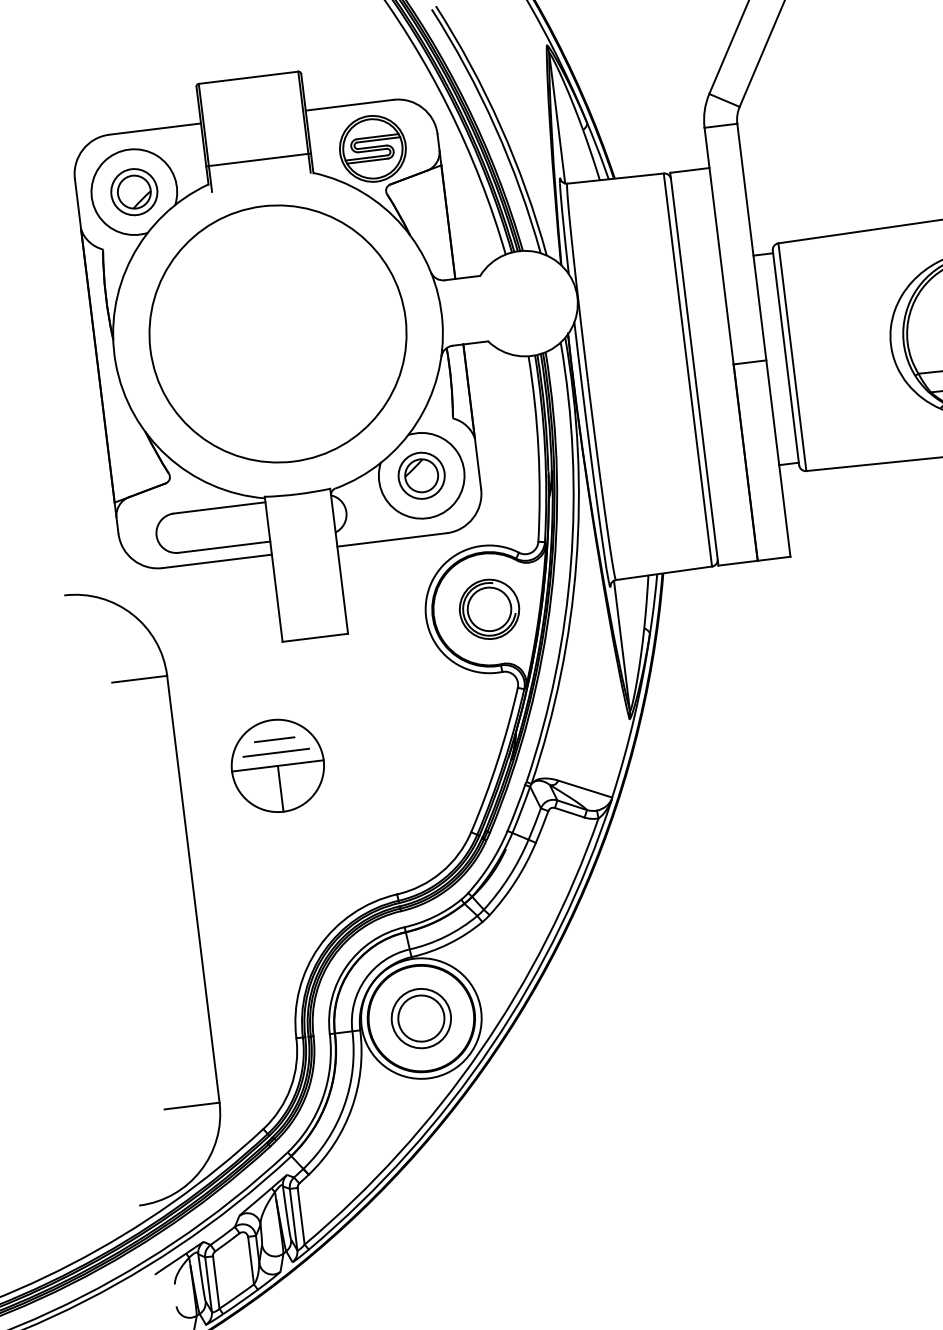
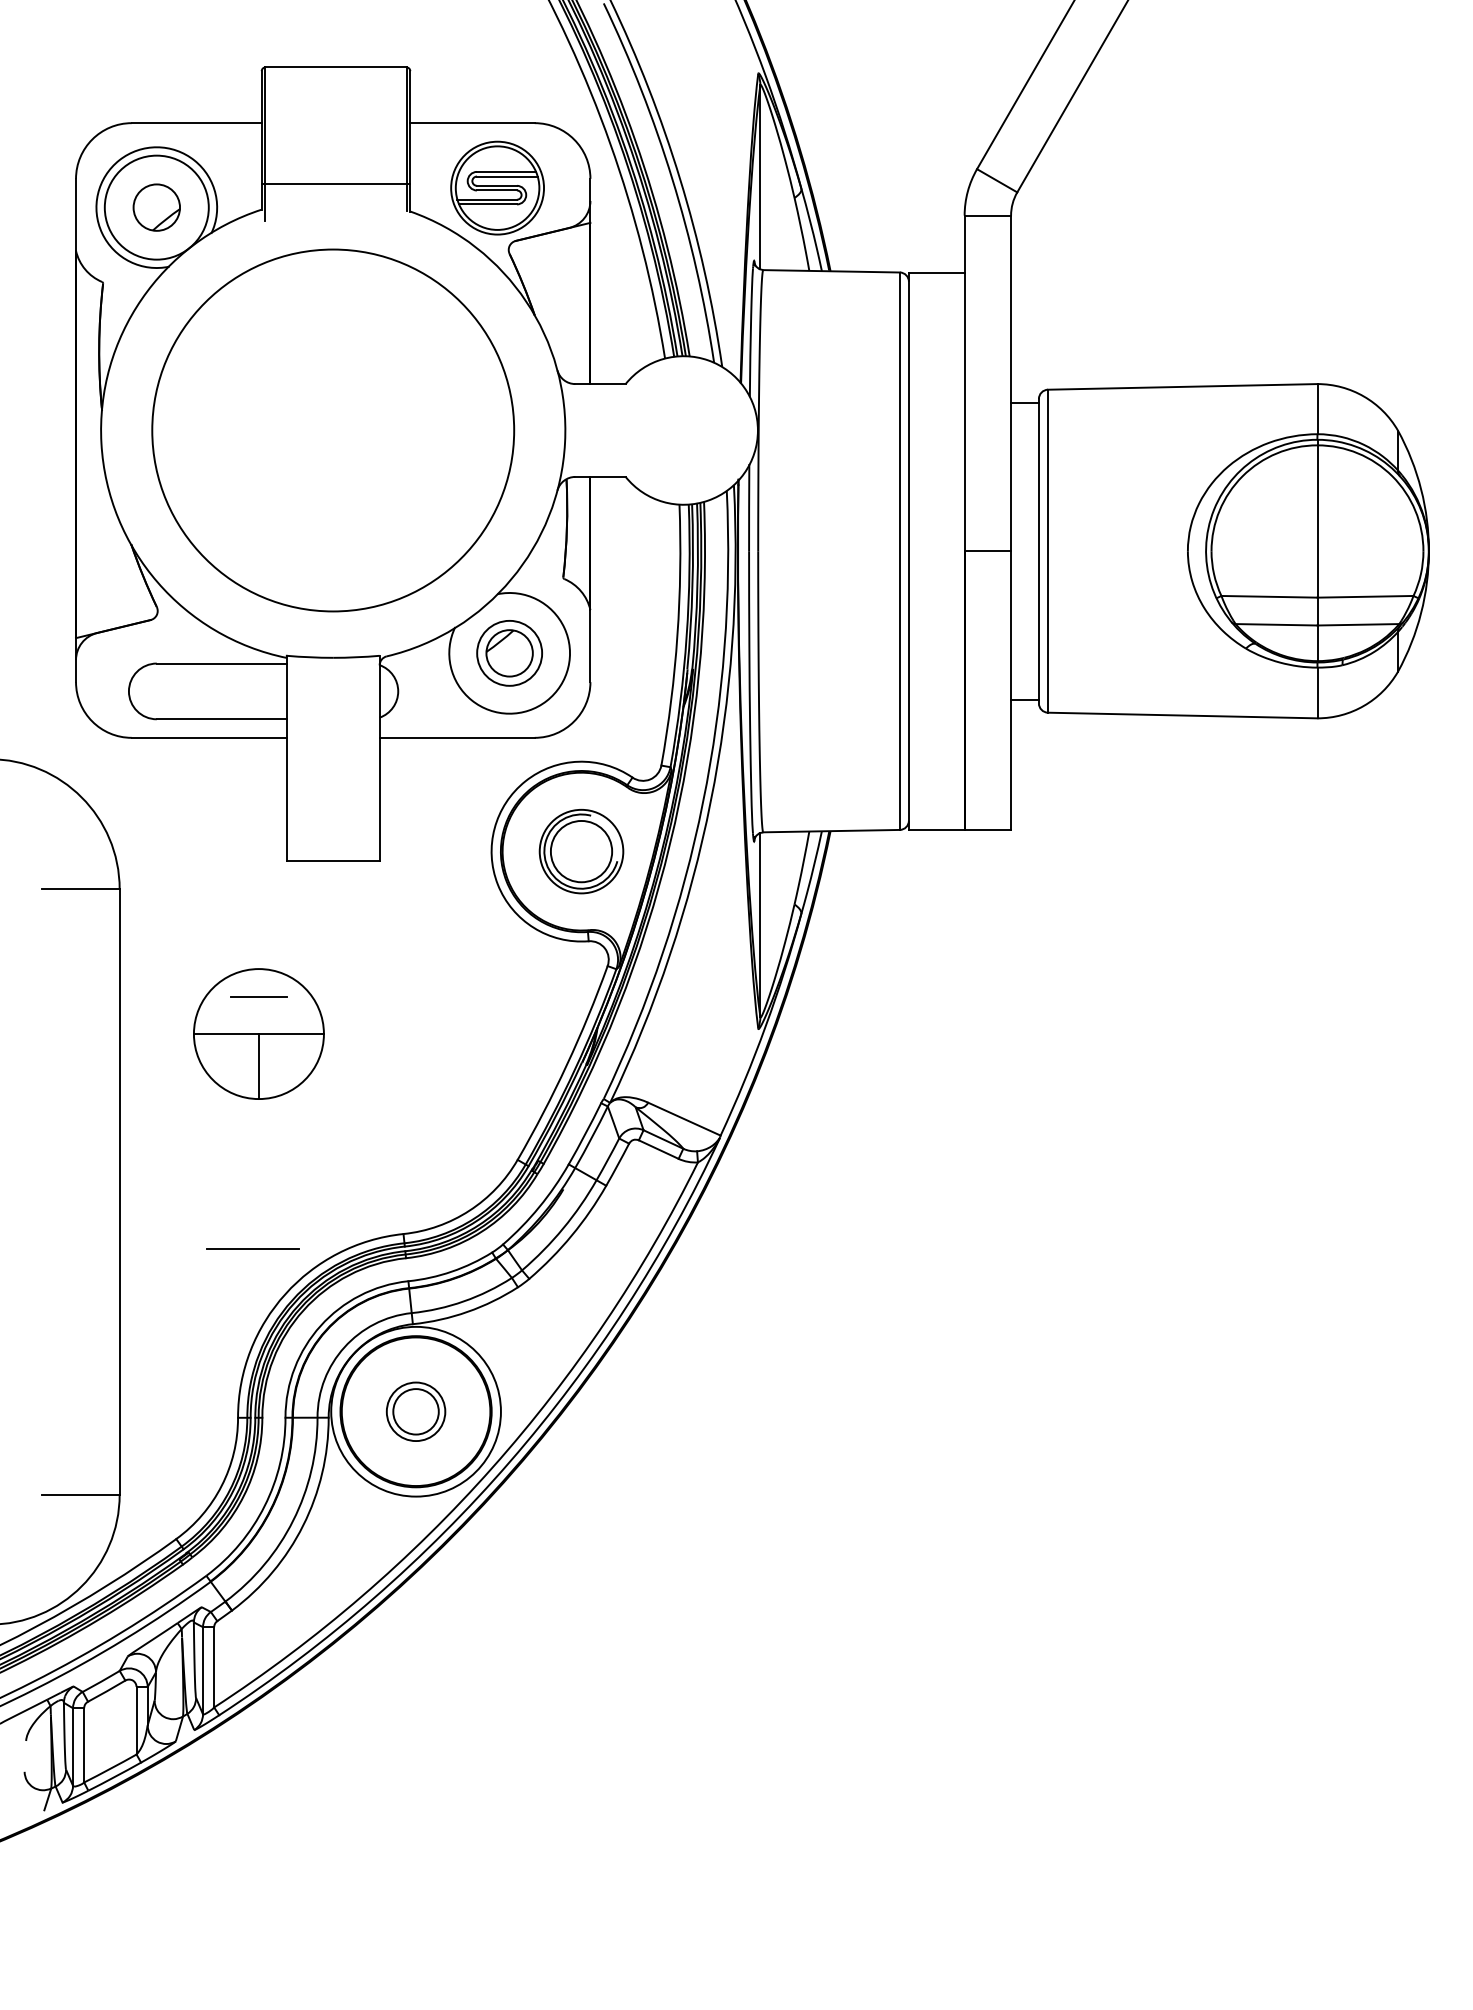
circle: (134, 192) -> (156, 207), size x1.6
line: (275, 752) -> (252, 1248), moved
part: (420, 1018) -> (415, 1411), size x0.7

